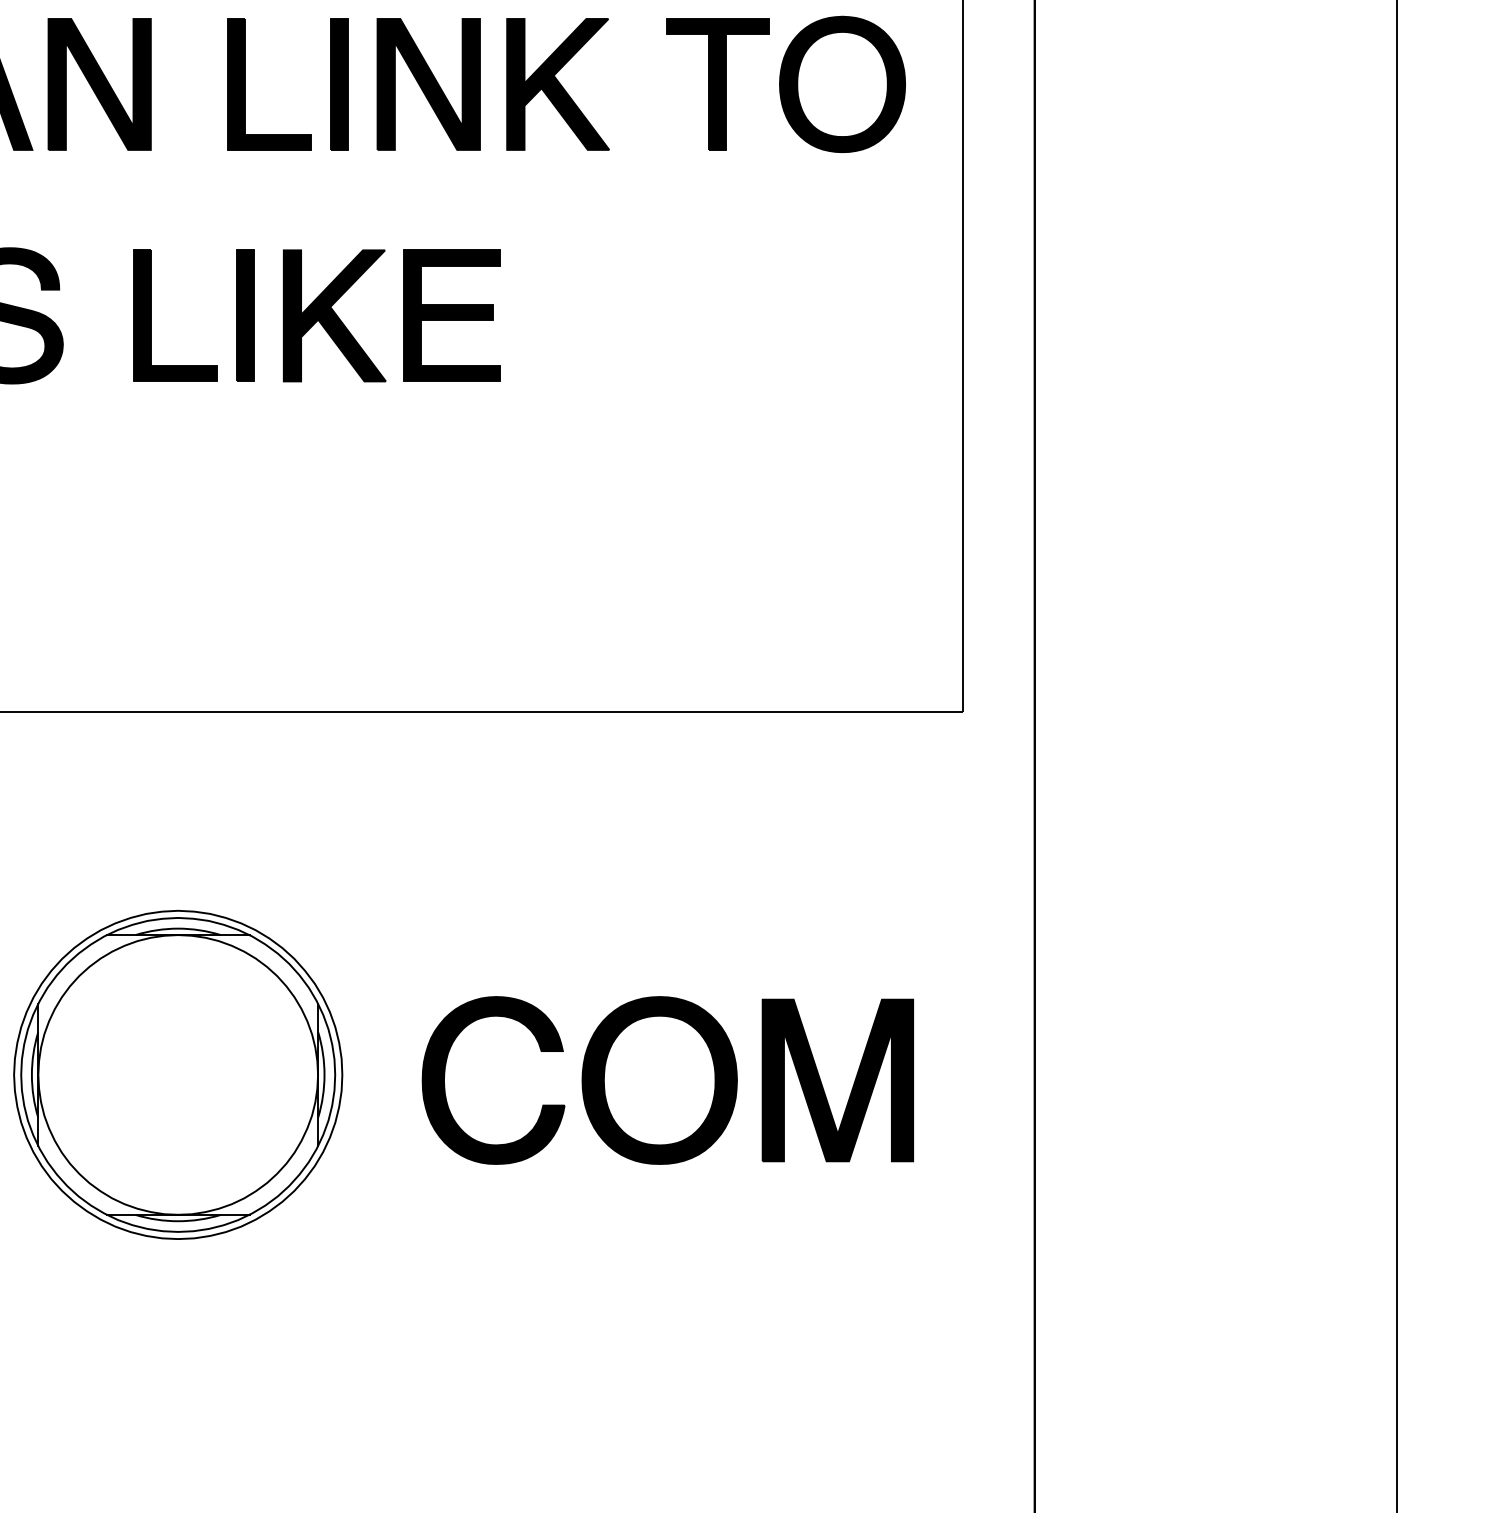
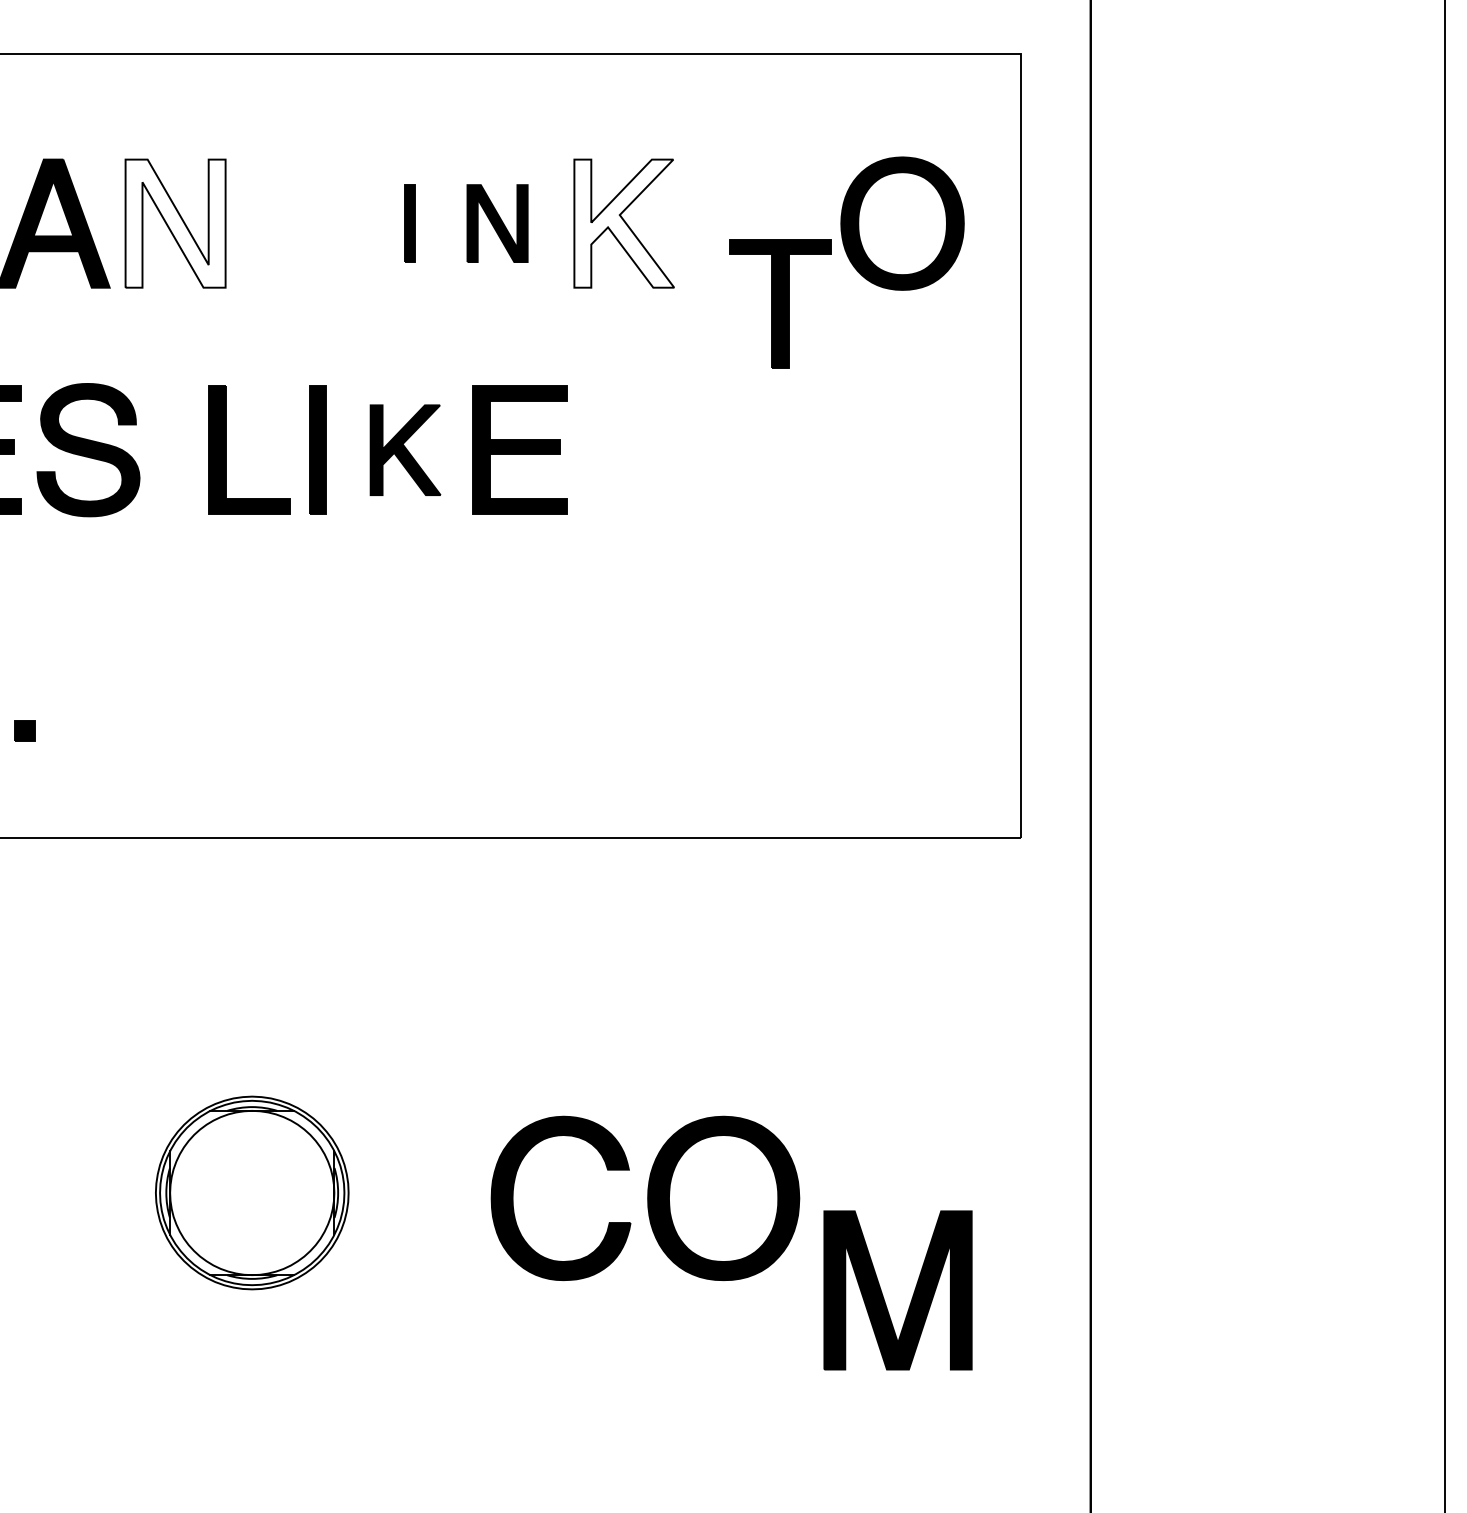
fill: (99, 84) -> (175, 223), removed
part: (245, 84) -> (318, 223), removed
part: (338, 84) -> (409, 223), size x0.6
part: (428, 84) -> (497, 223), size x0.6
fill: (558, 84) -> (624, 223), removed
part: (717, 84) -> (780, 303), moved
part: (334, 316) -> (405, 450), size x0.7
part: (177, 1074) -> (251, 1192), size x0.6
part: (823, 1085) -> (883, 1295), moved

